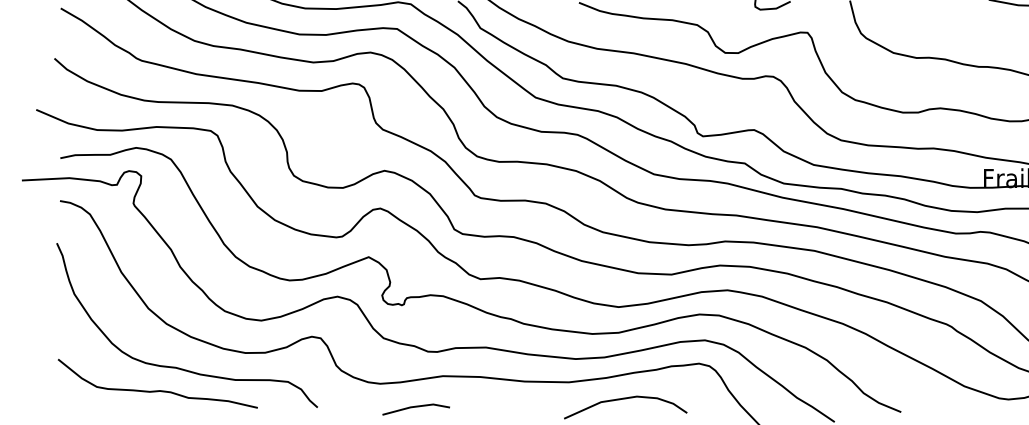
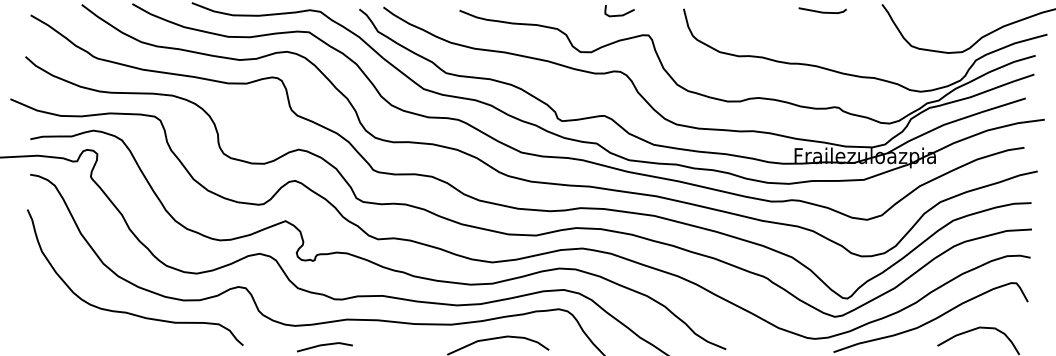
part: (157, 383) -> (110, 325), removed

